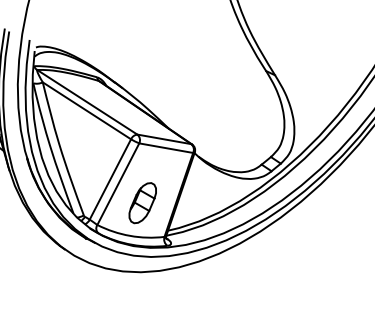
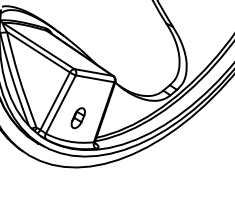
part: (142, 203) -> (78, 118), size x0.7

